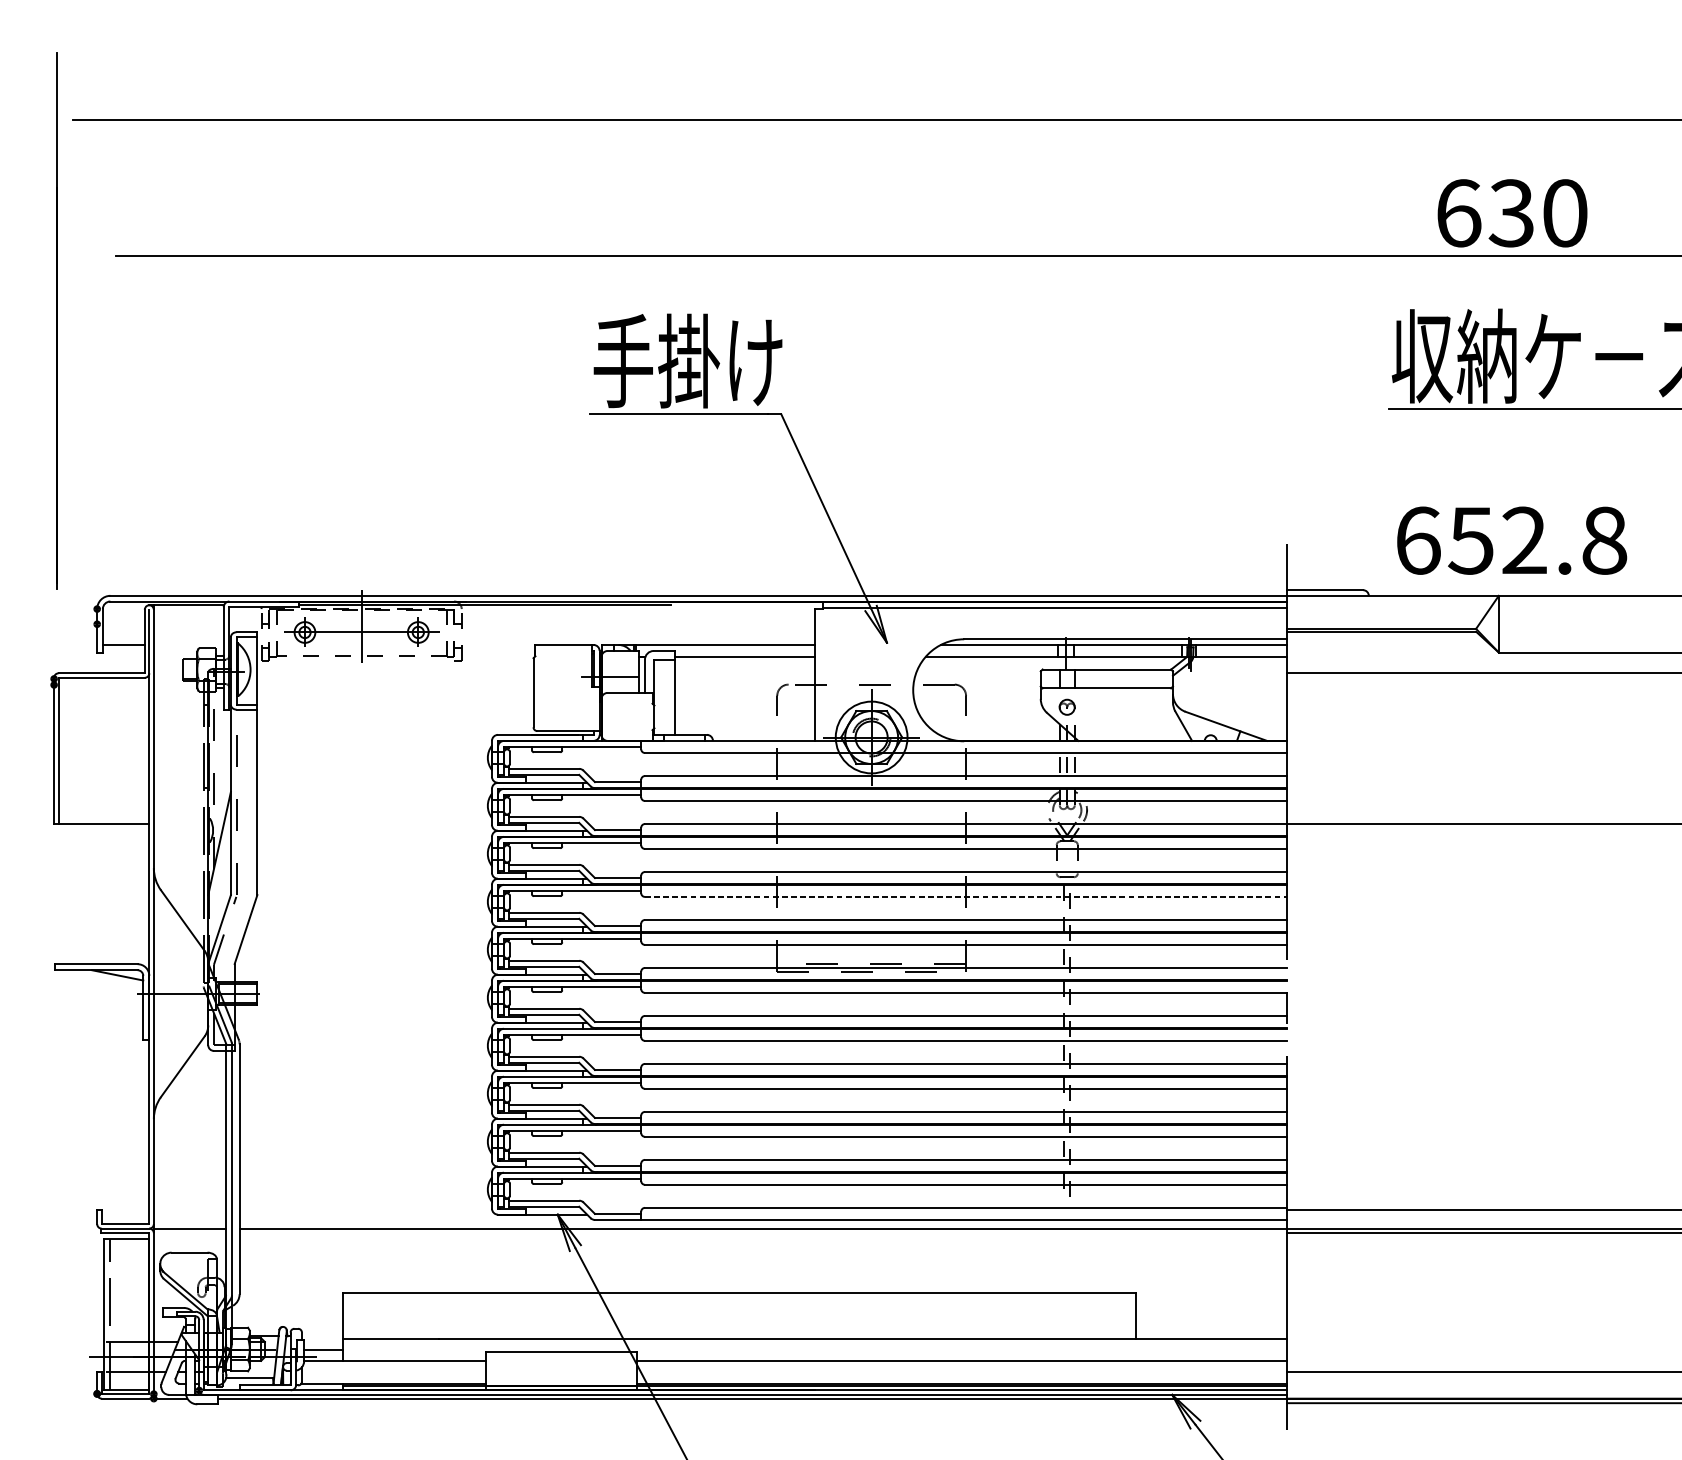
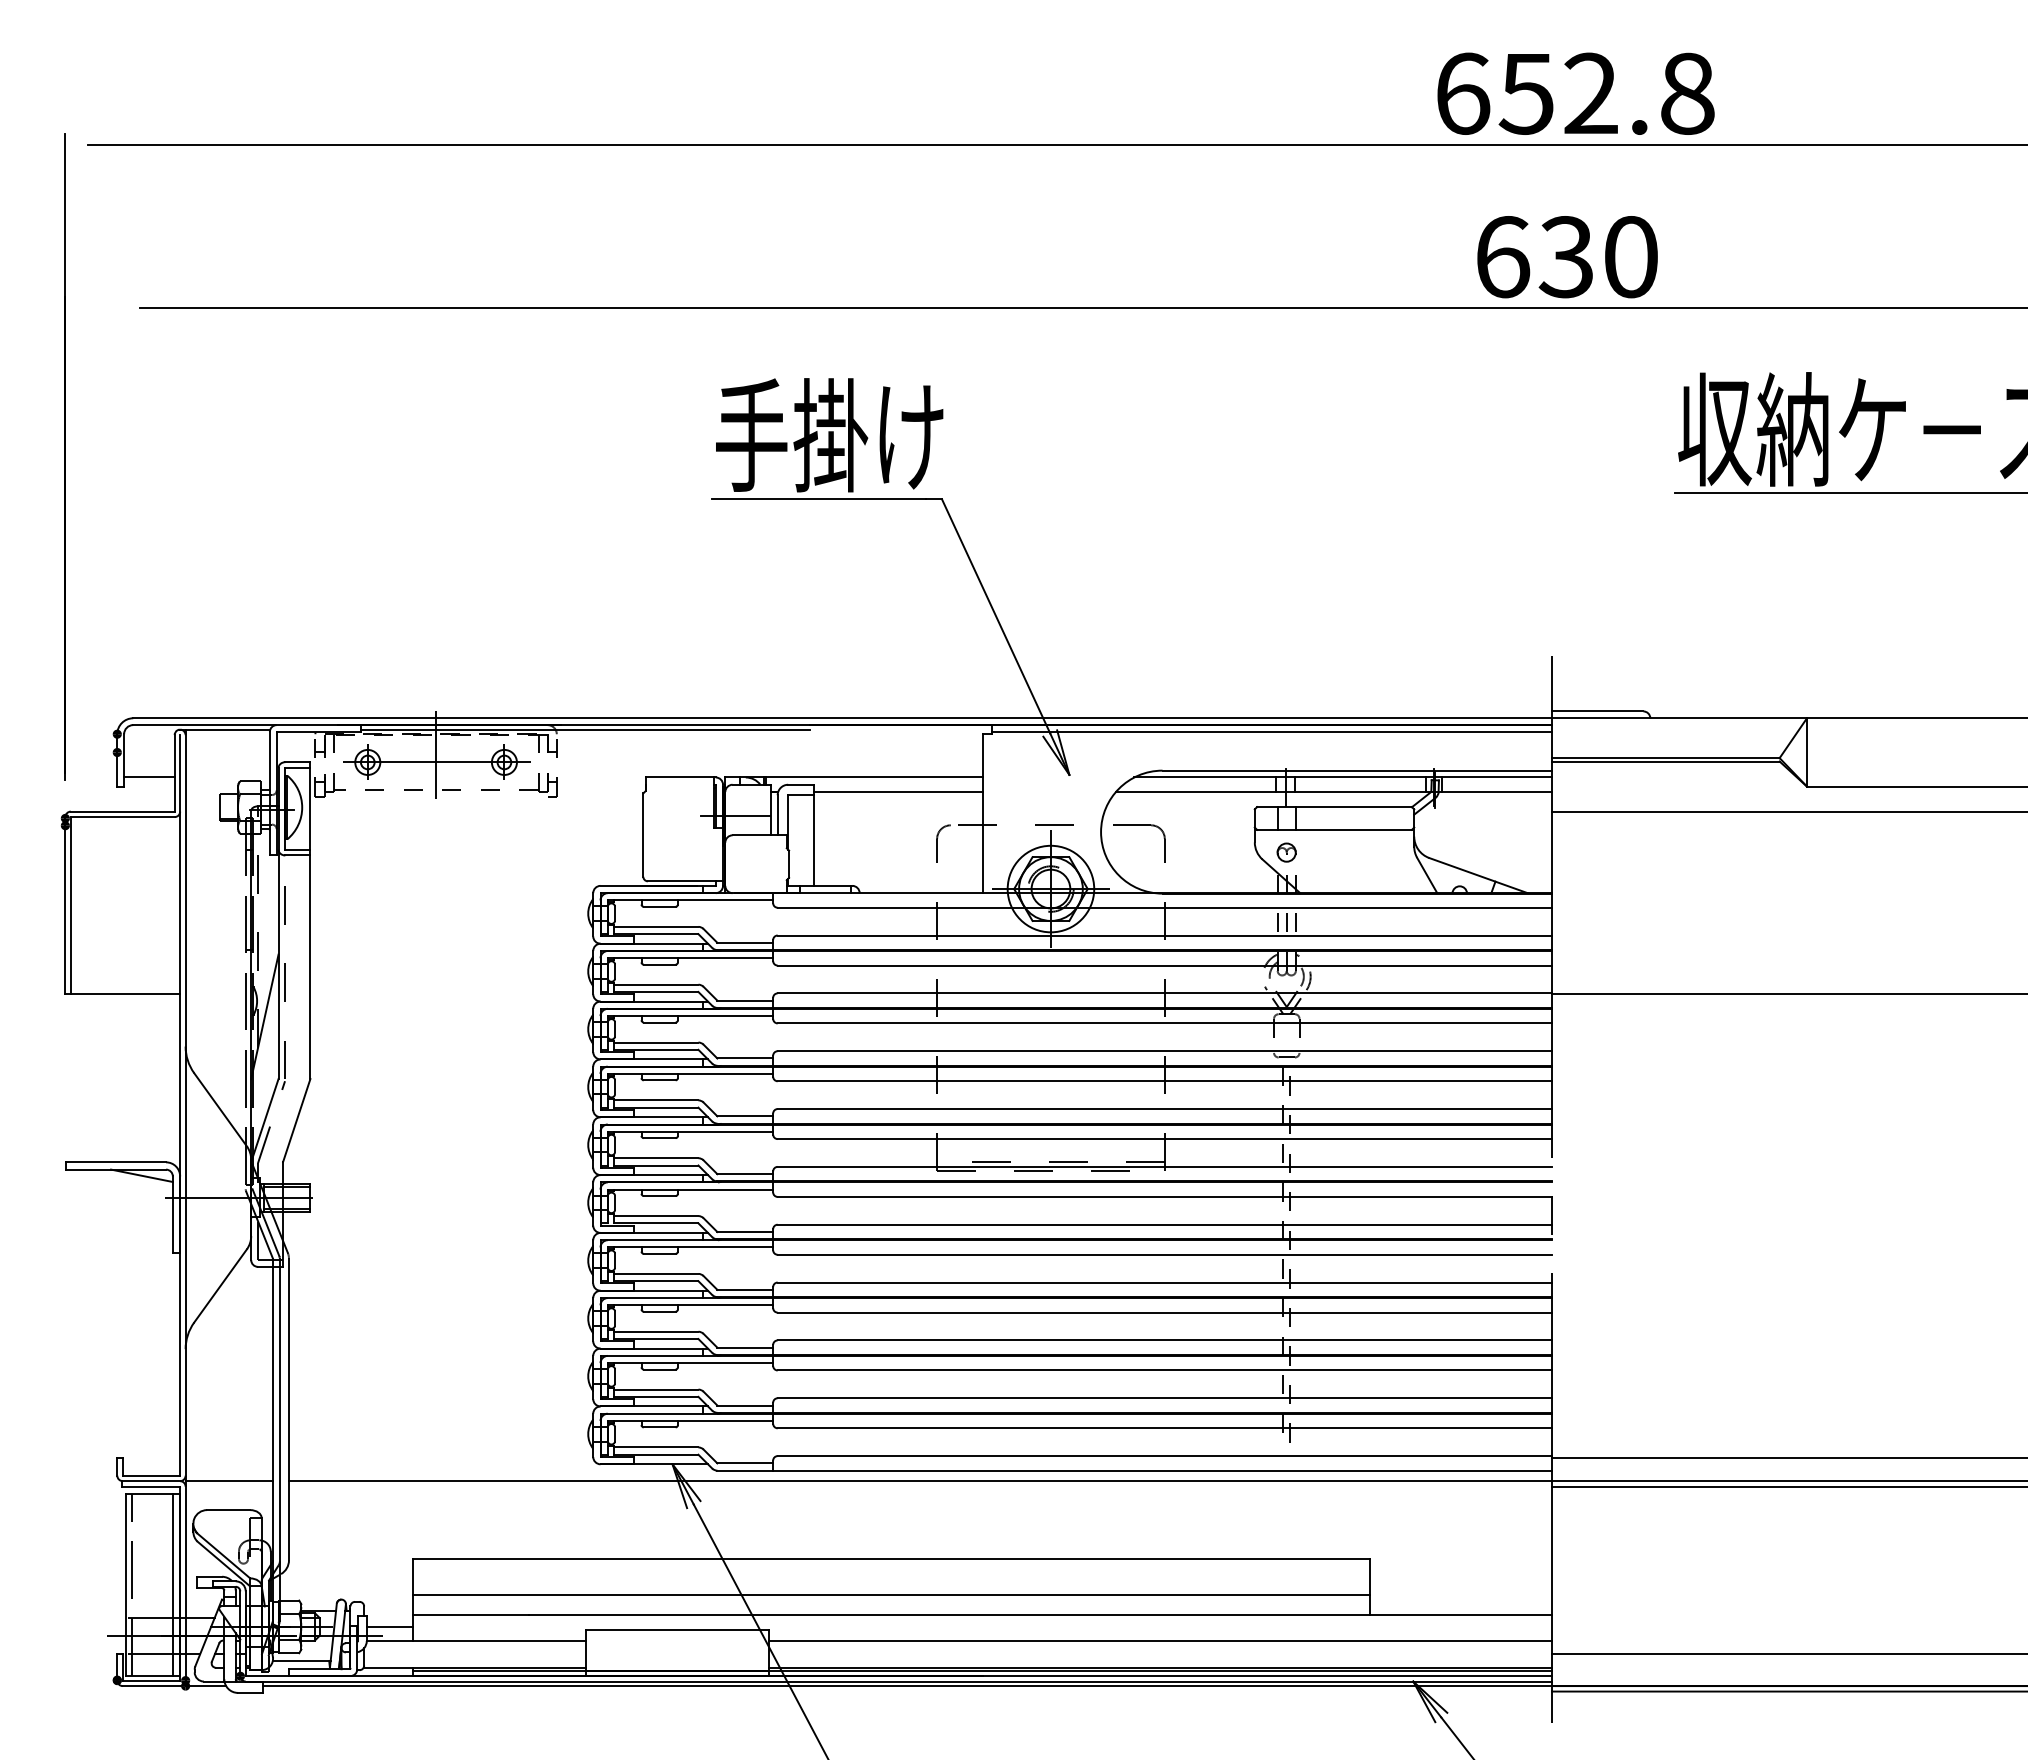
text: (1512, 213) -> (1567, 257), moved
line: (56, 320) -> (64, 456), moved
text: (1511, 540) -> (1575, 93), moved
line: (966, 897) -> (1165, 1081), dashed -> solid
line: (143, 1314) -> (173, 1584), added
line: (739, 1323) -> (891, 1595), added

